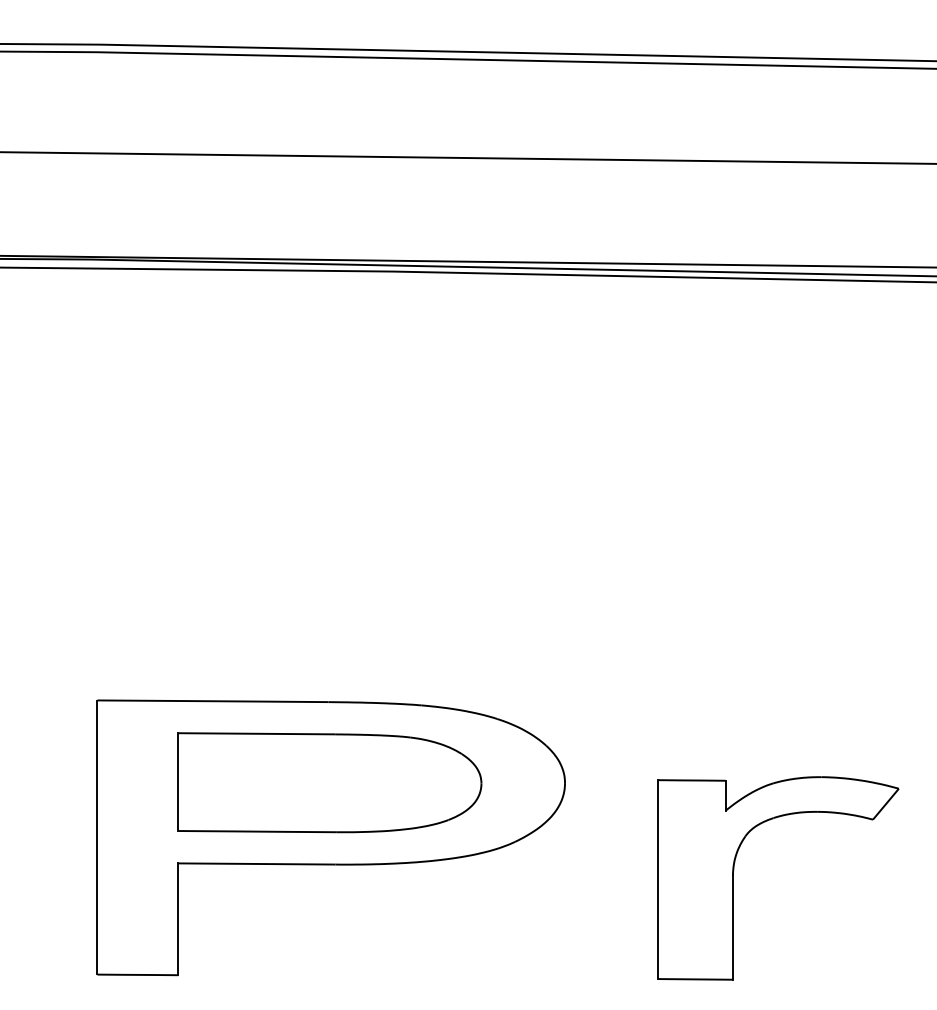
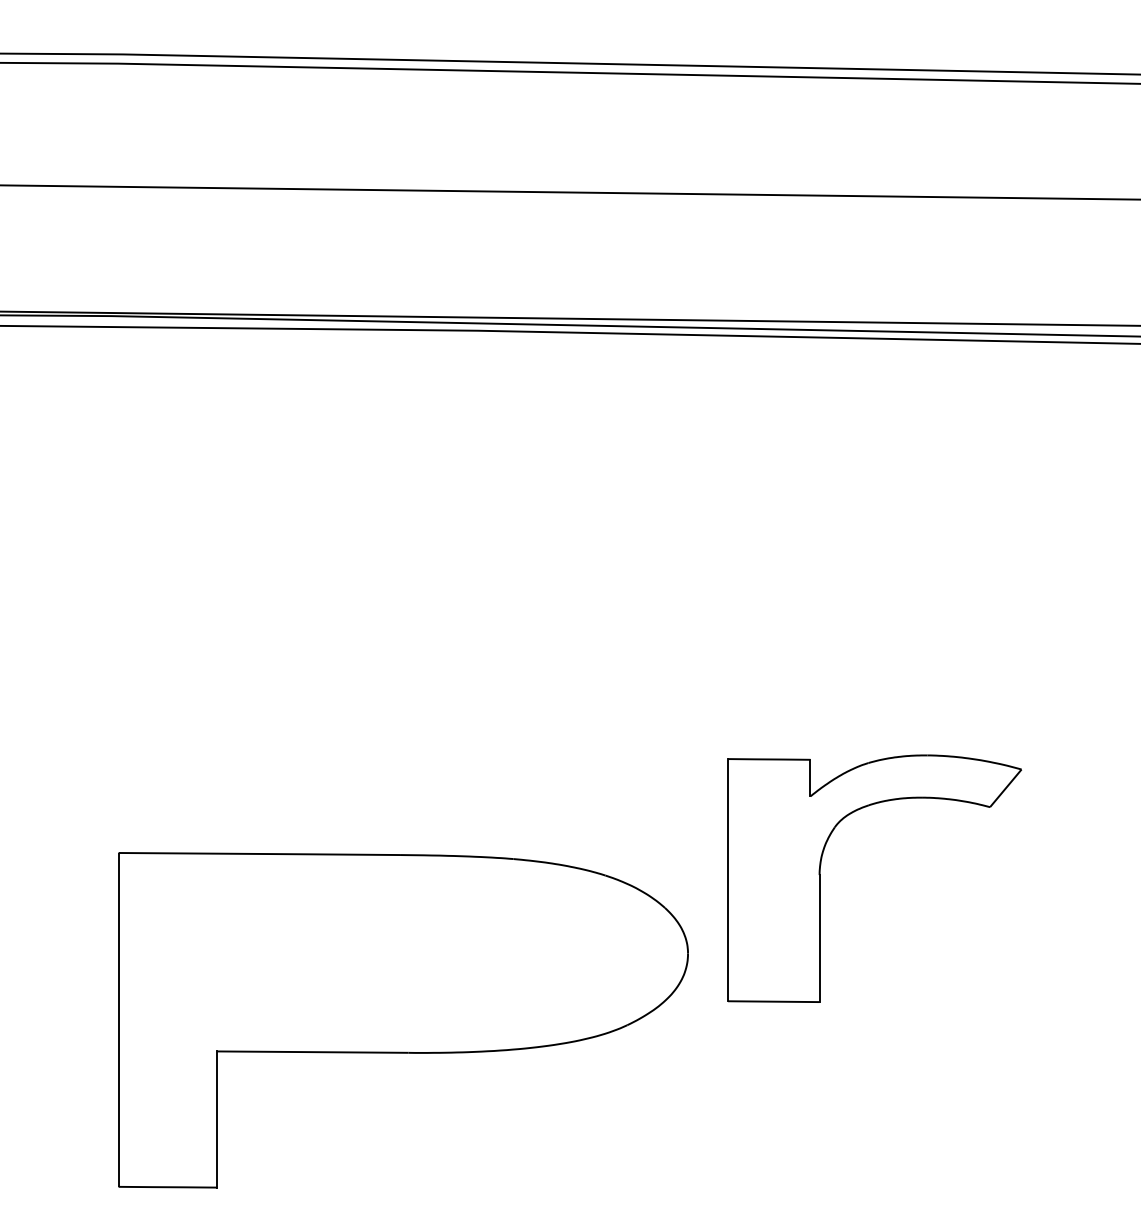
part: (329, 782) -> (401, 953), removed
part: (733, 878) -> (820, 878), moved

